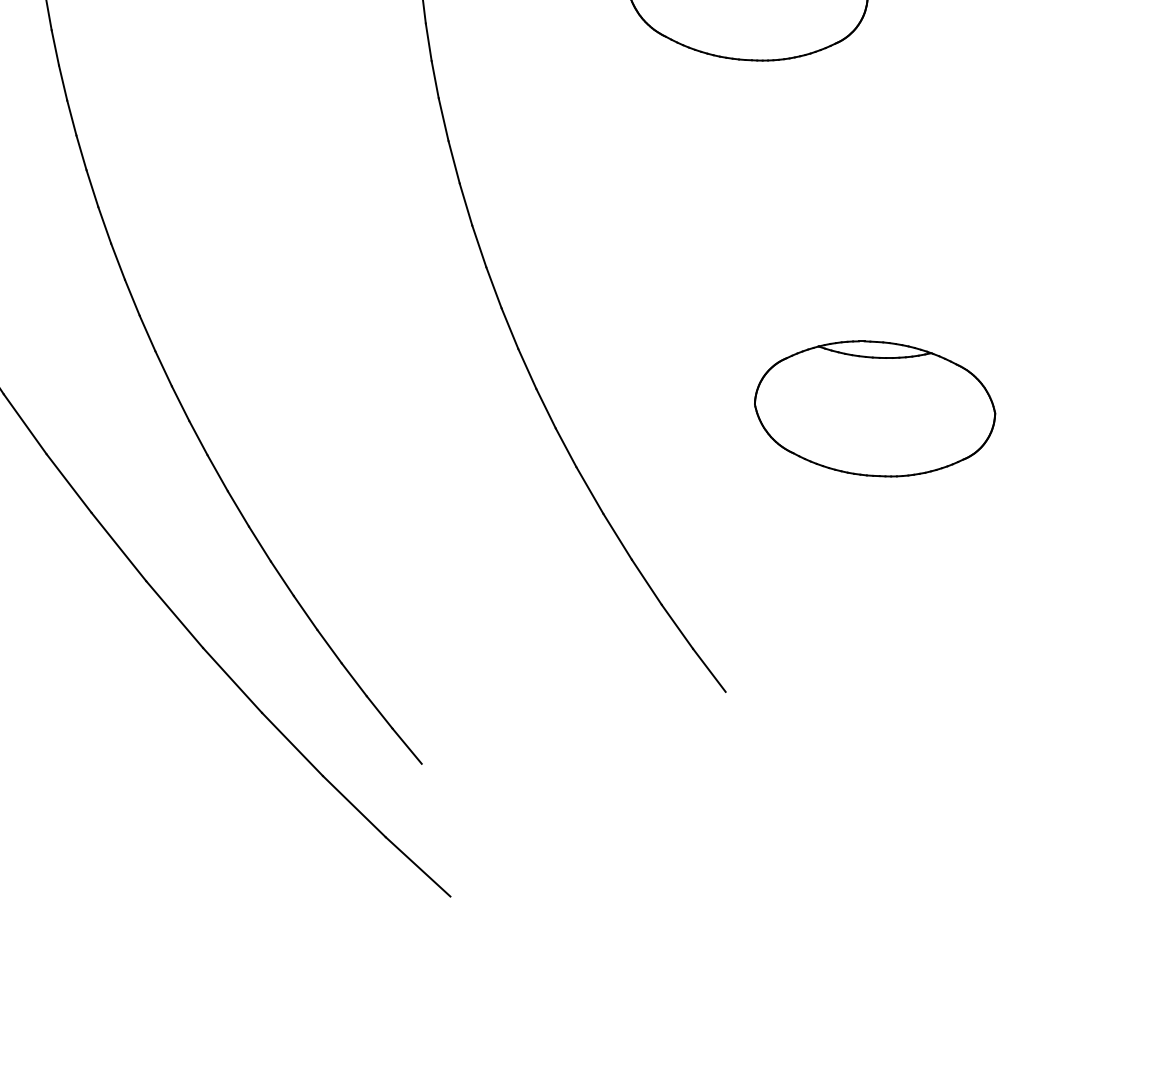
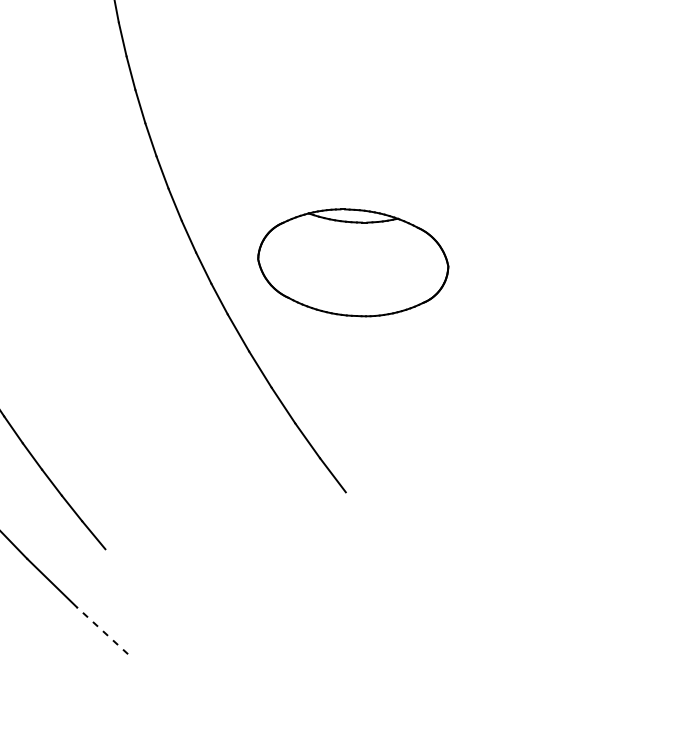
part: (875, 408) -> (353, 262), moved
line: (418, 866) -> (102, 630), solid -> dashed

